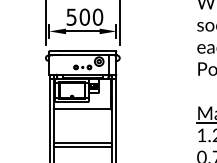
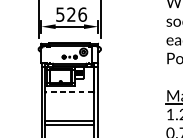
text: (91, 16) -> (77, 14), 500 -> 526
line: (82, 109) -> (69, 92), solid -> dashed

